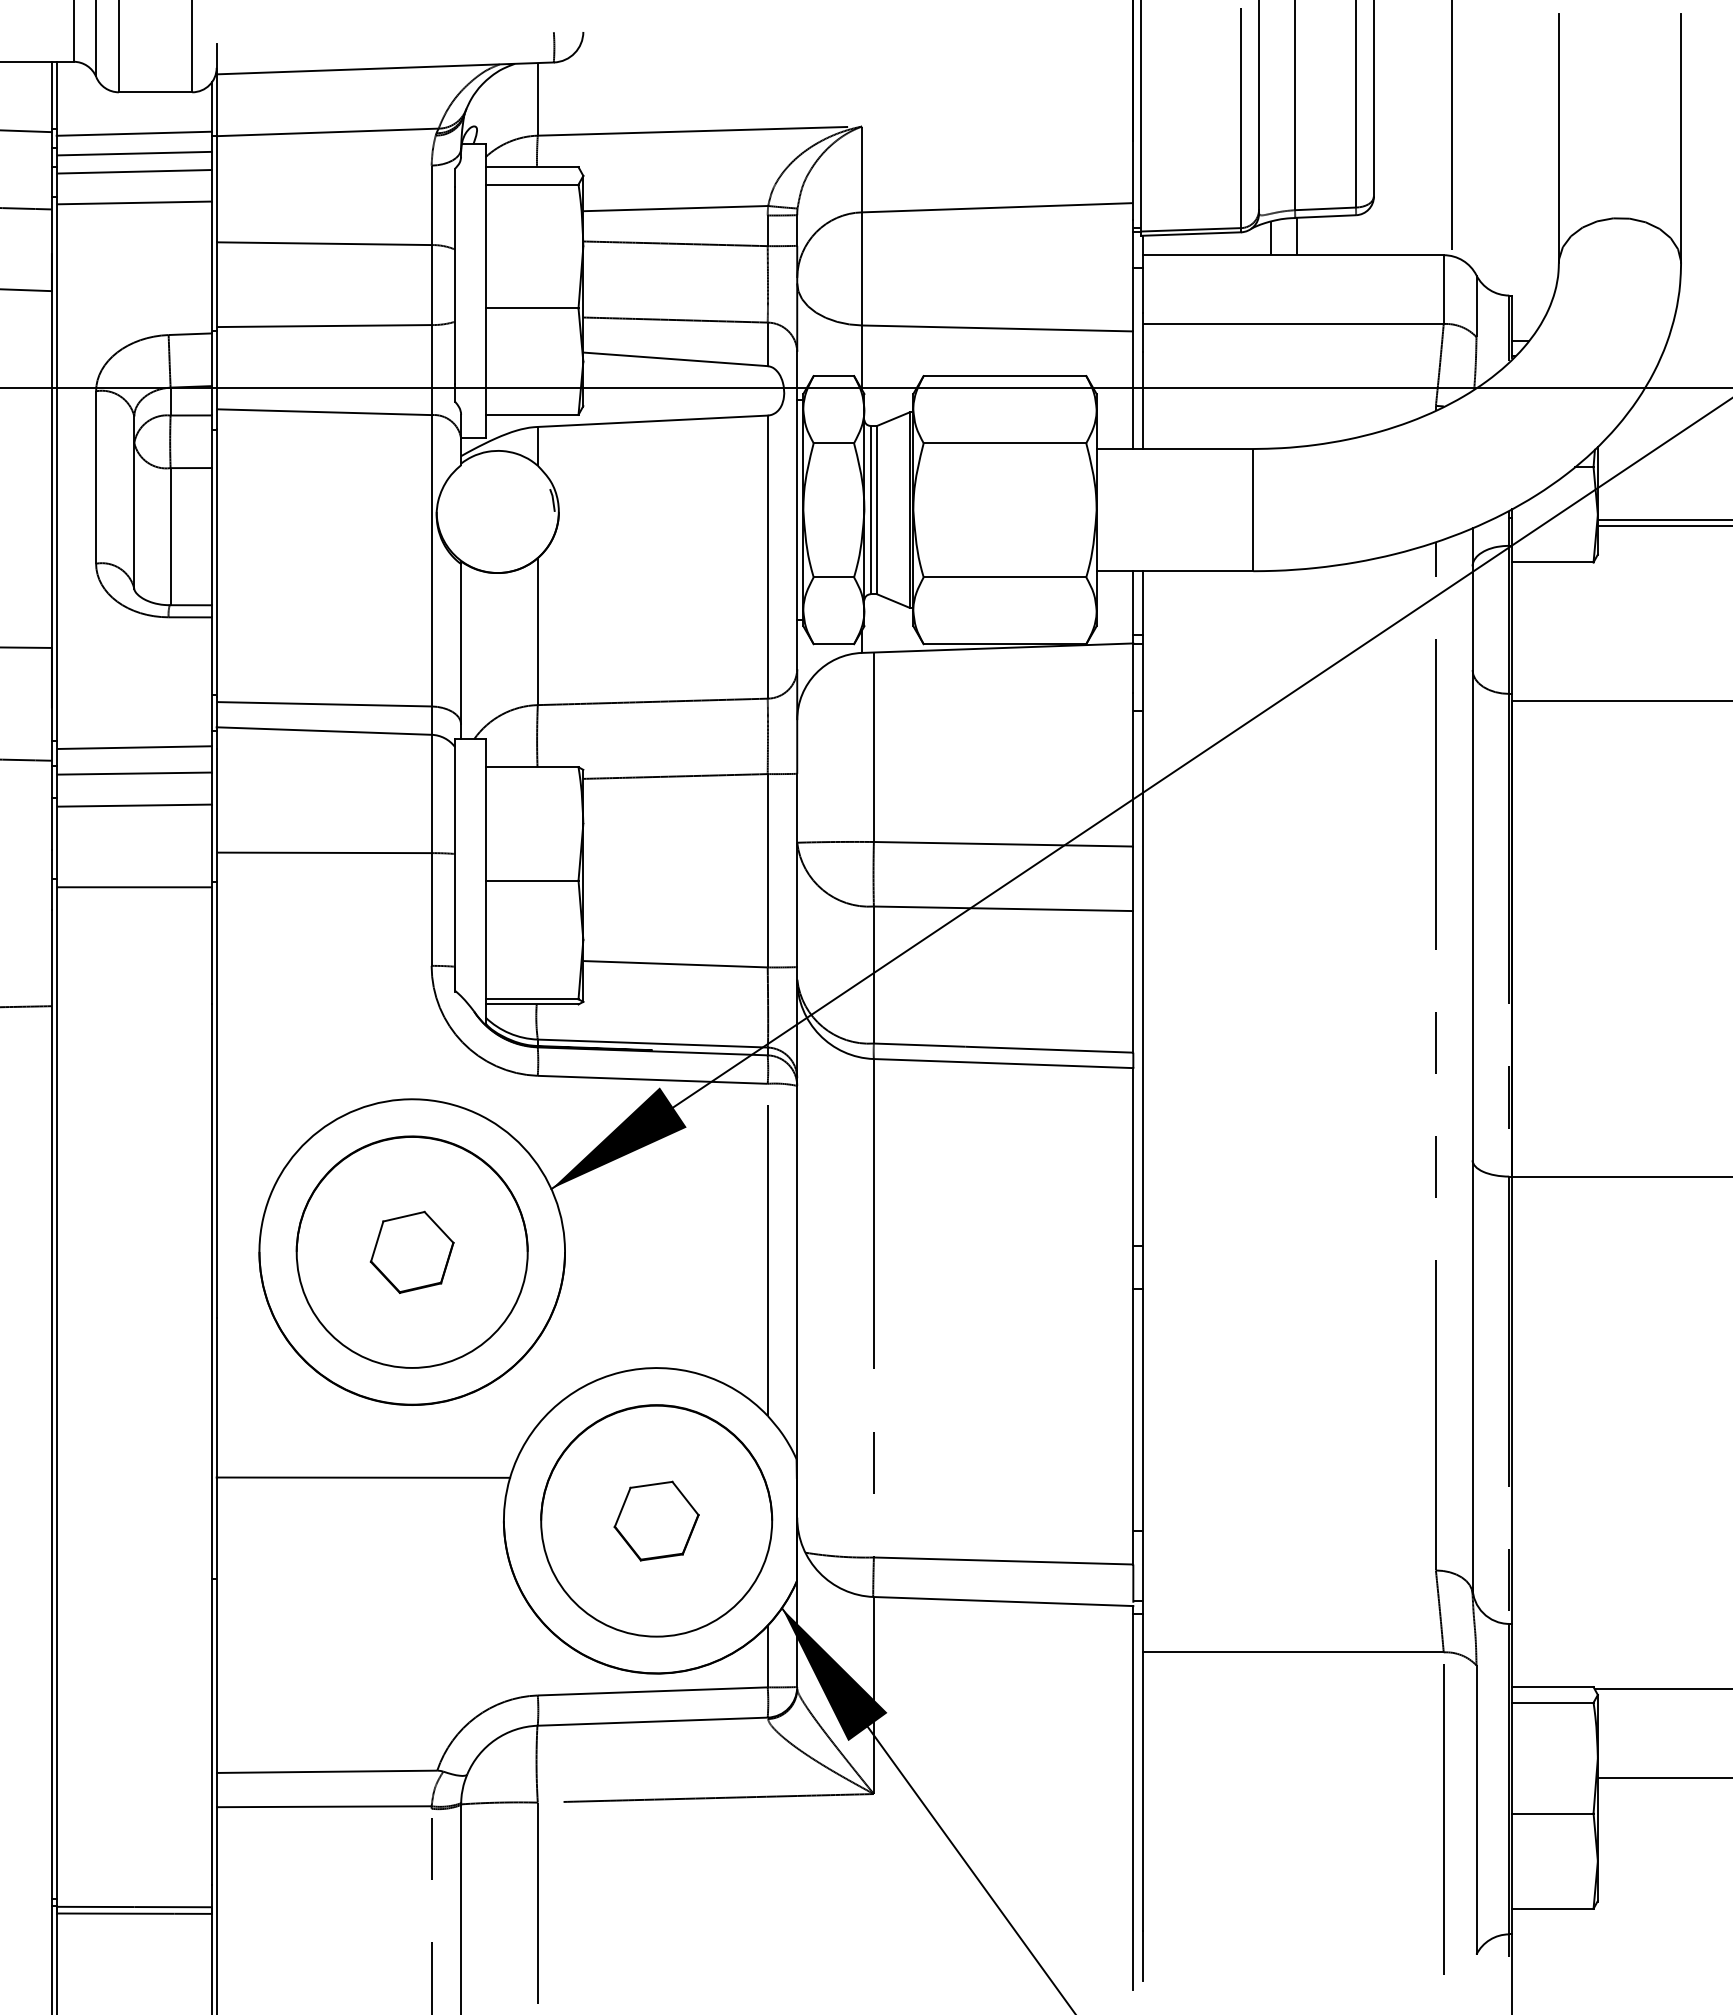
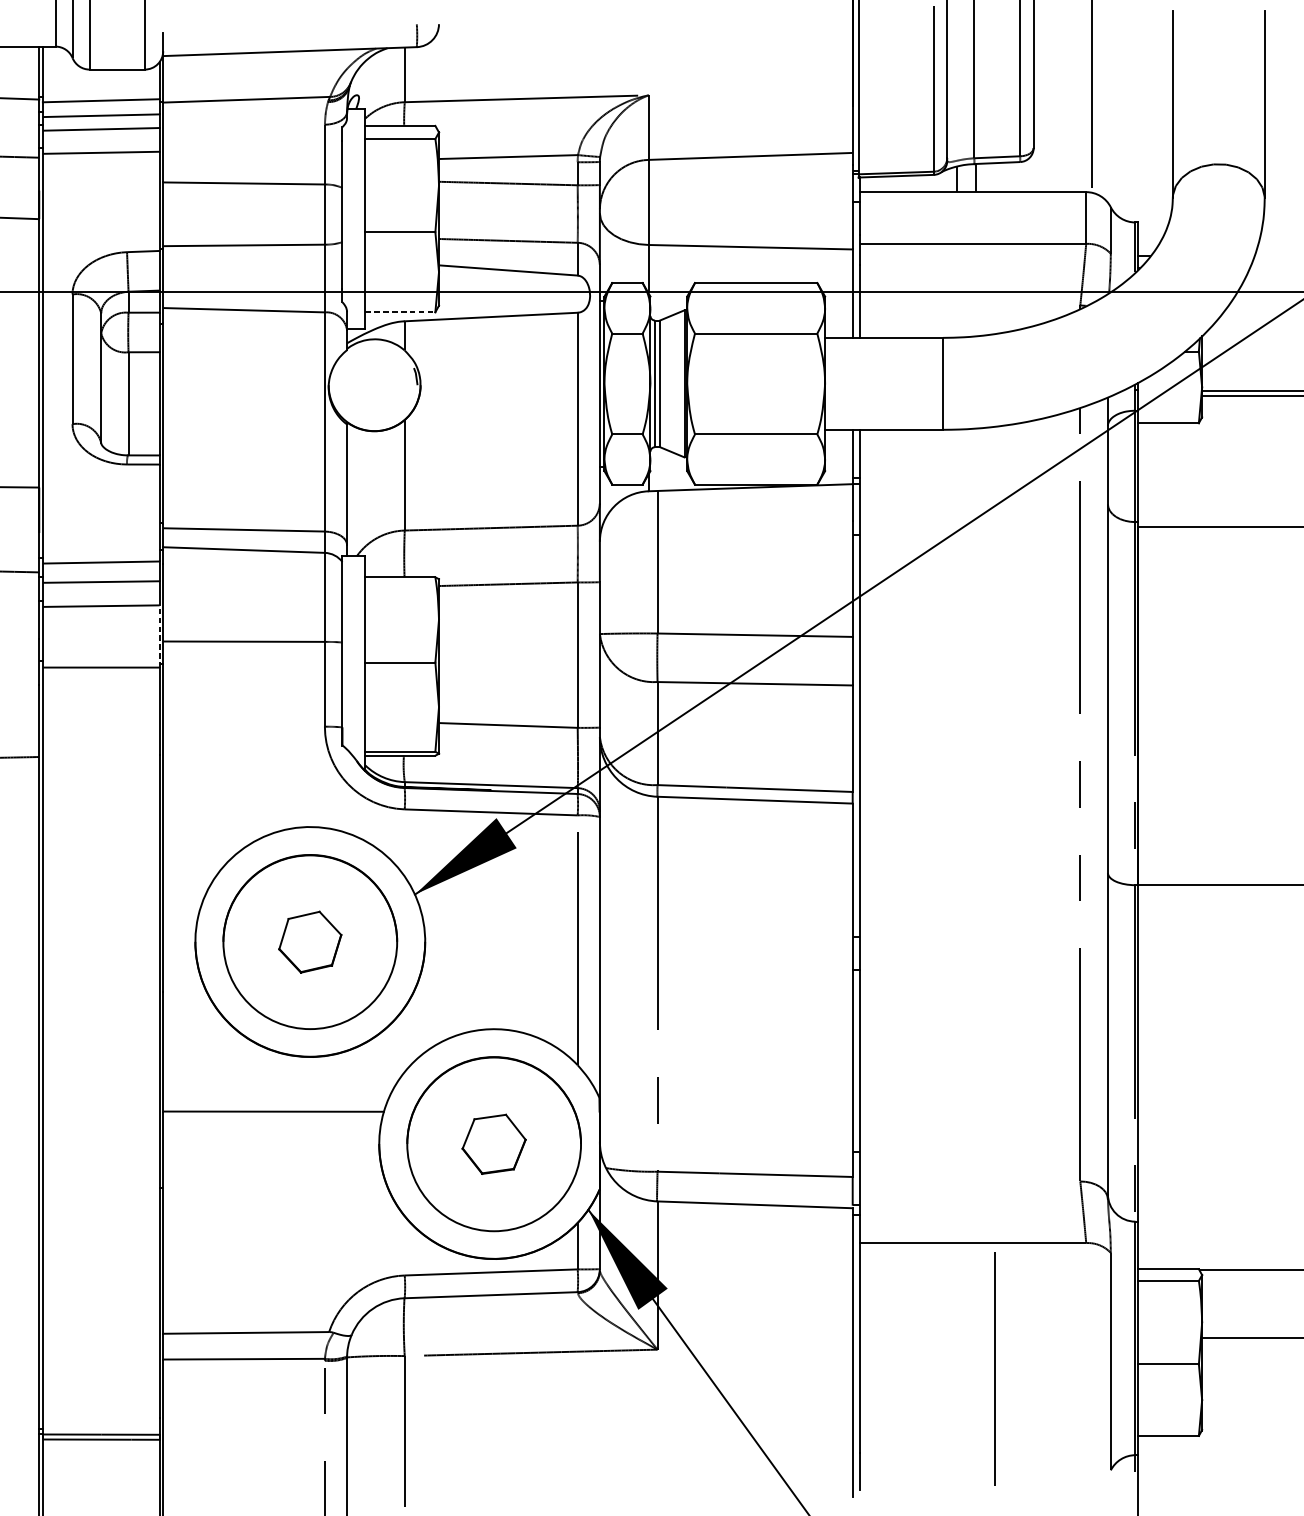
line: (532, 414) -> (400, 311), solid -> dashed
line: (211, 845) -> (159, 636), solid -> dashed
line: (1443, 1819) -> (995, 1368), moved

